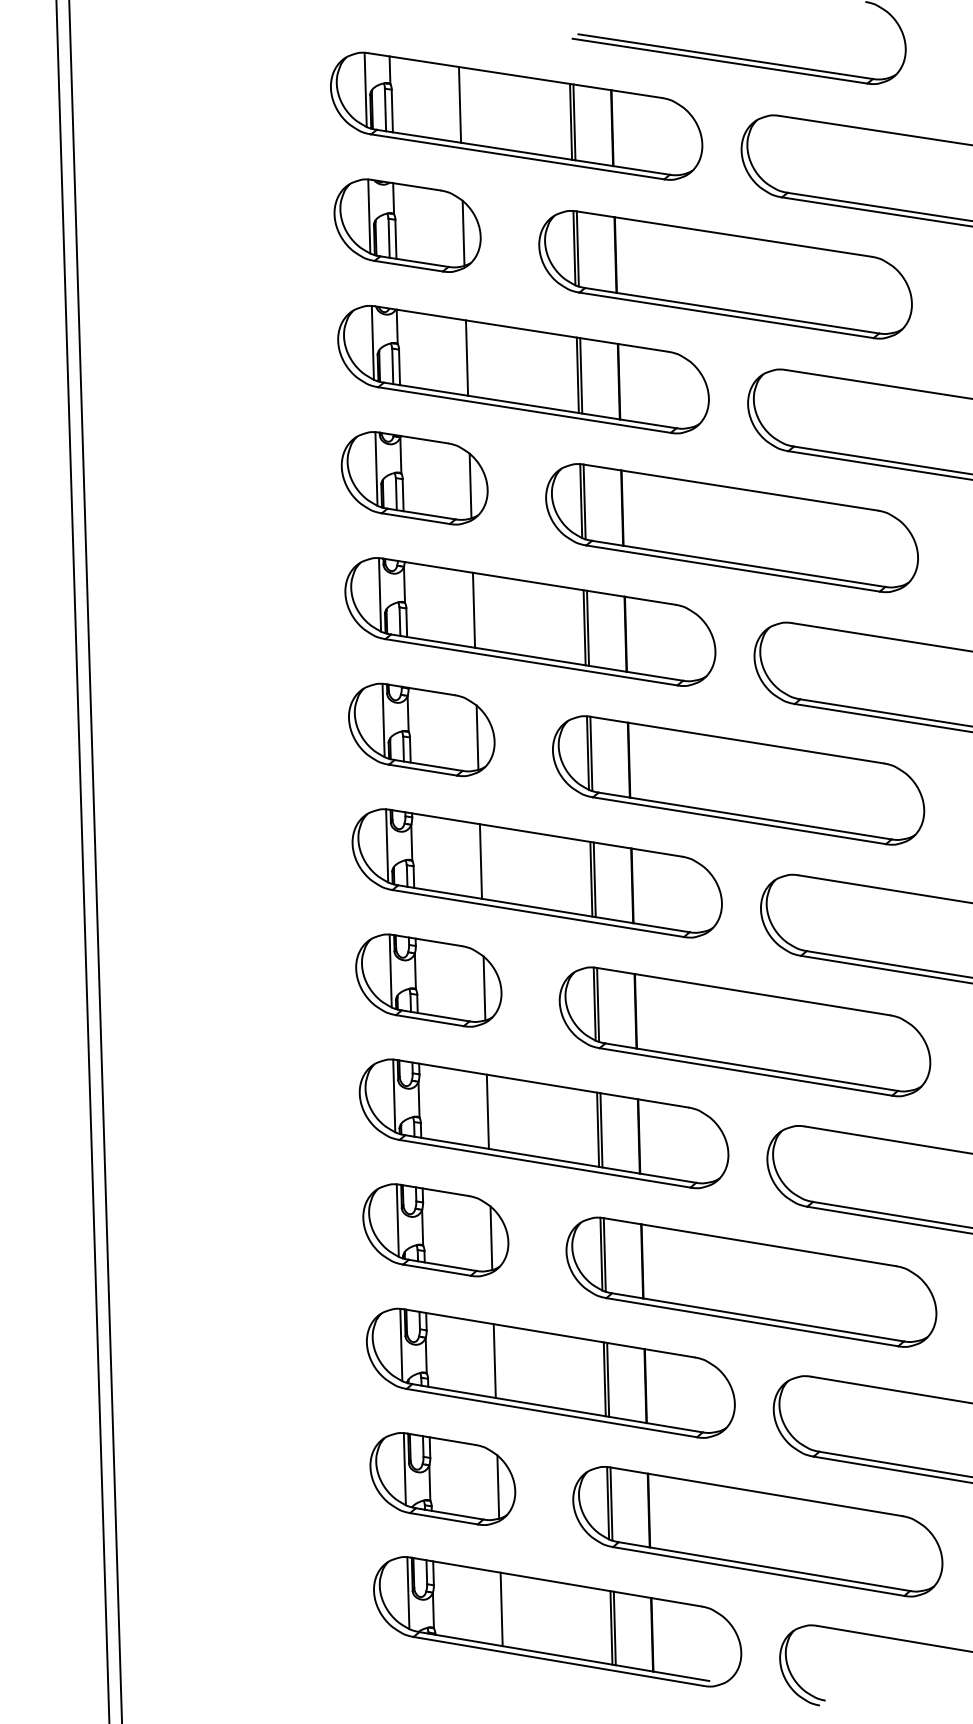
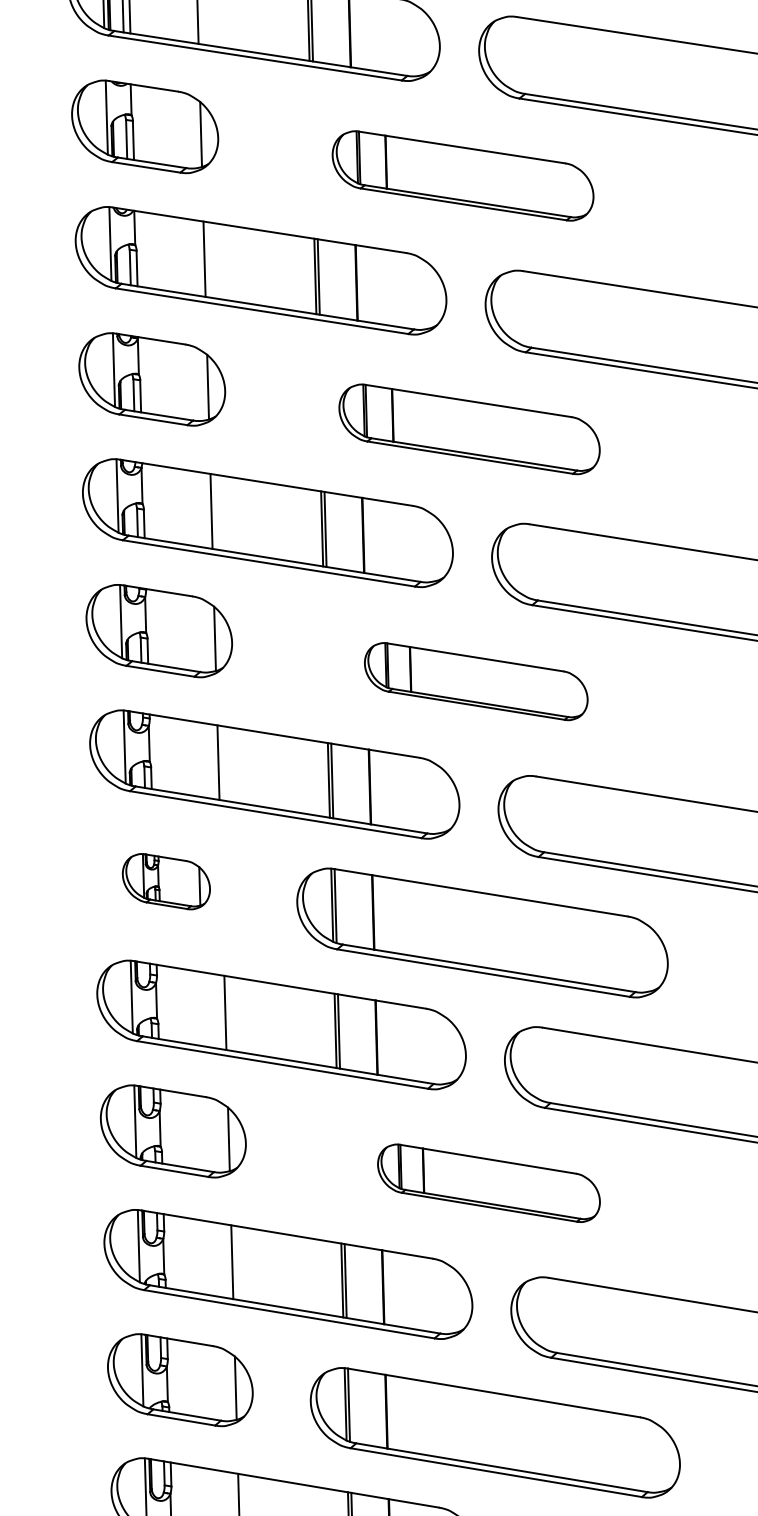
part: (725, 274) -> (463, 175), size x0.7
part: (731, 528) -> (469, 429), size x0.7
part: (738, 780) -> (476, 681), size x0.6
part: (428, 980) -> (166, 881), size x0.6
part: (751, 1281) -> (489, 1182), size x0.6

